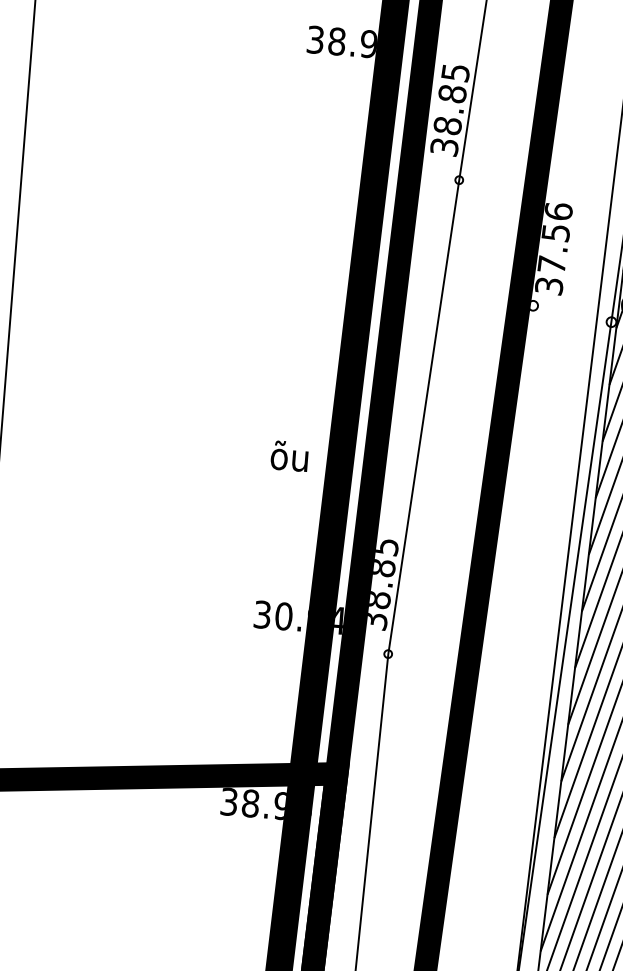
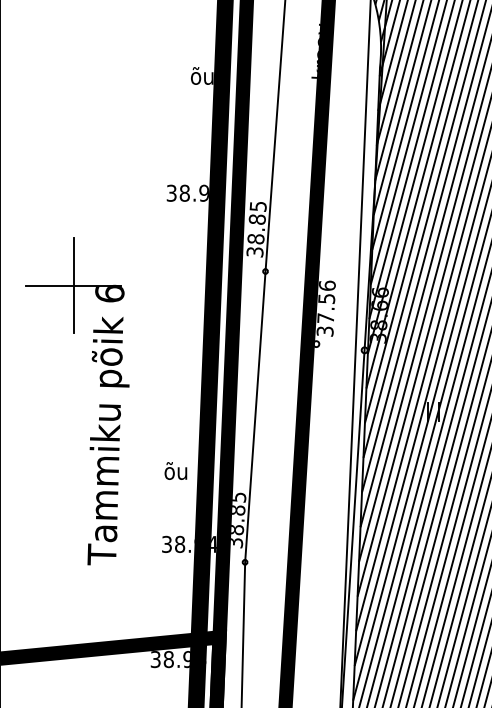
part: (169, 376) -> (99, 404), added
text: (289, 455) -> (175, 470), moved
text: (284, 616) -> (180, 544), 30.94 -> 38.94

